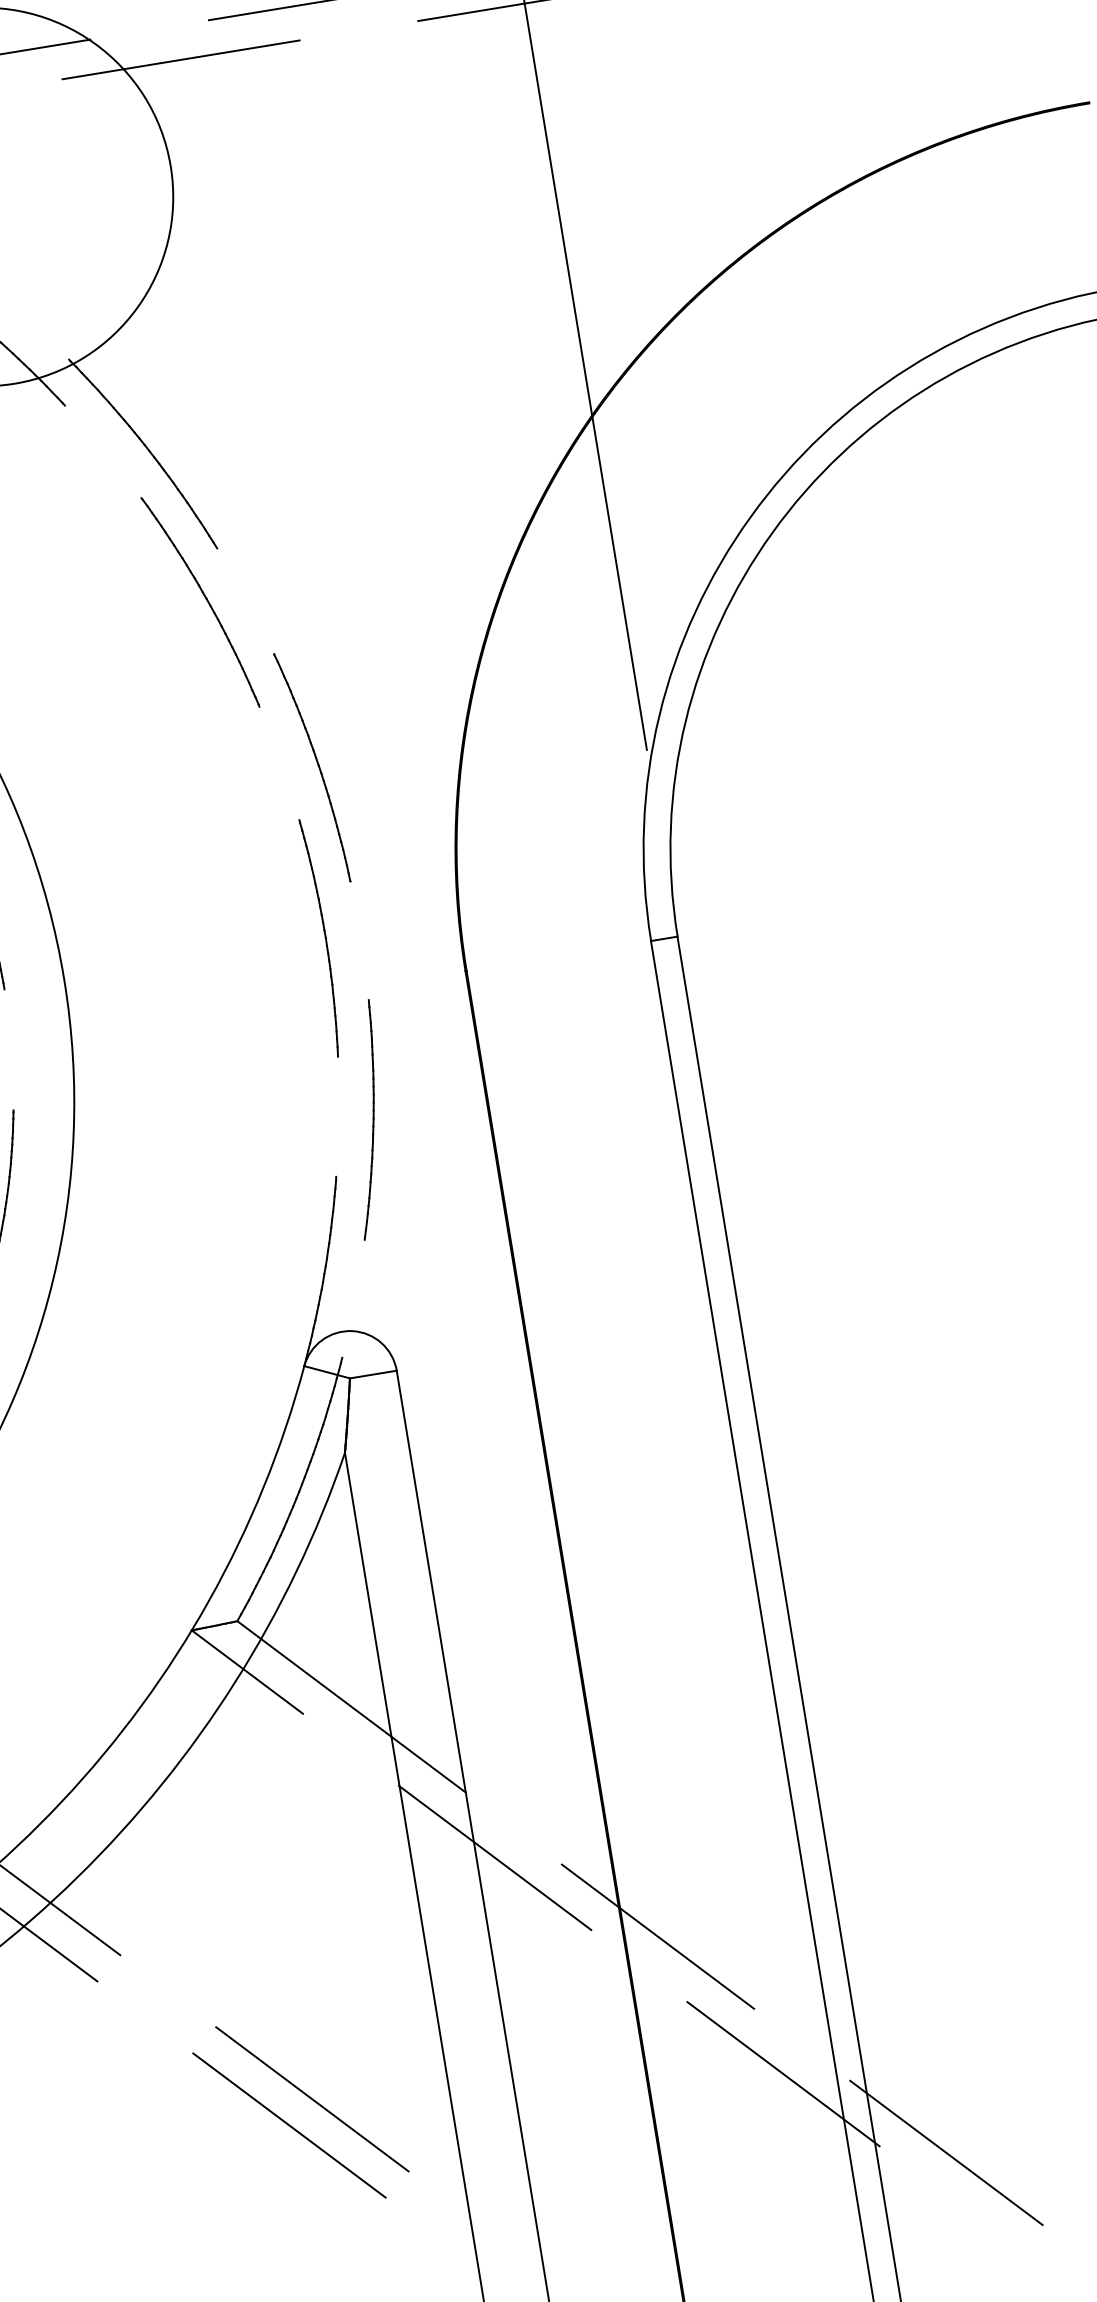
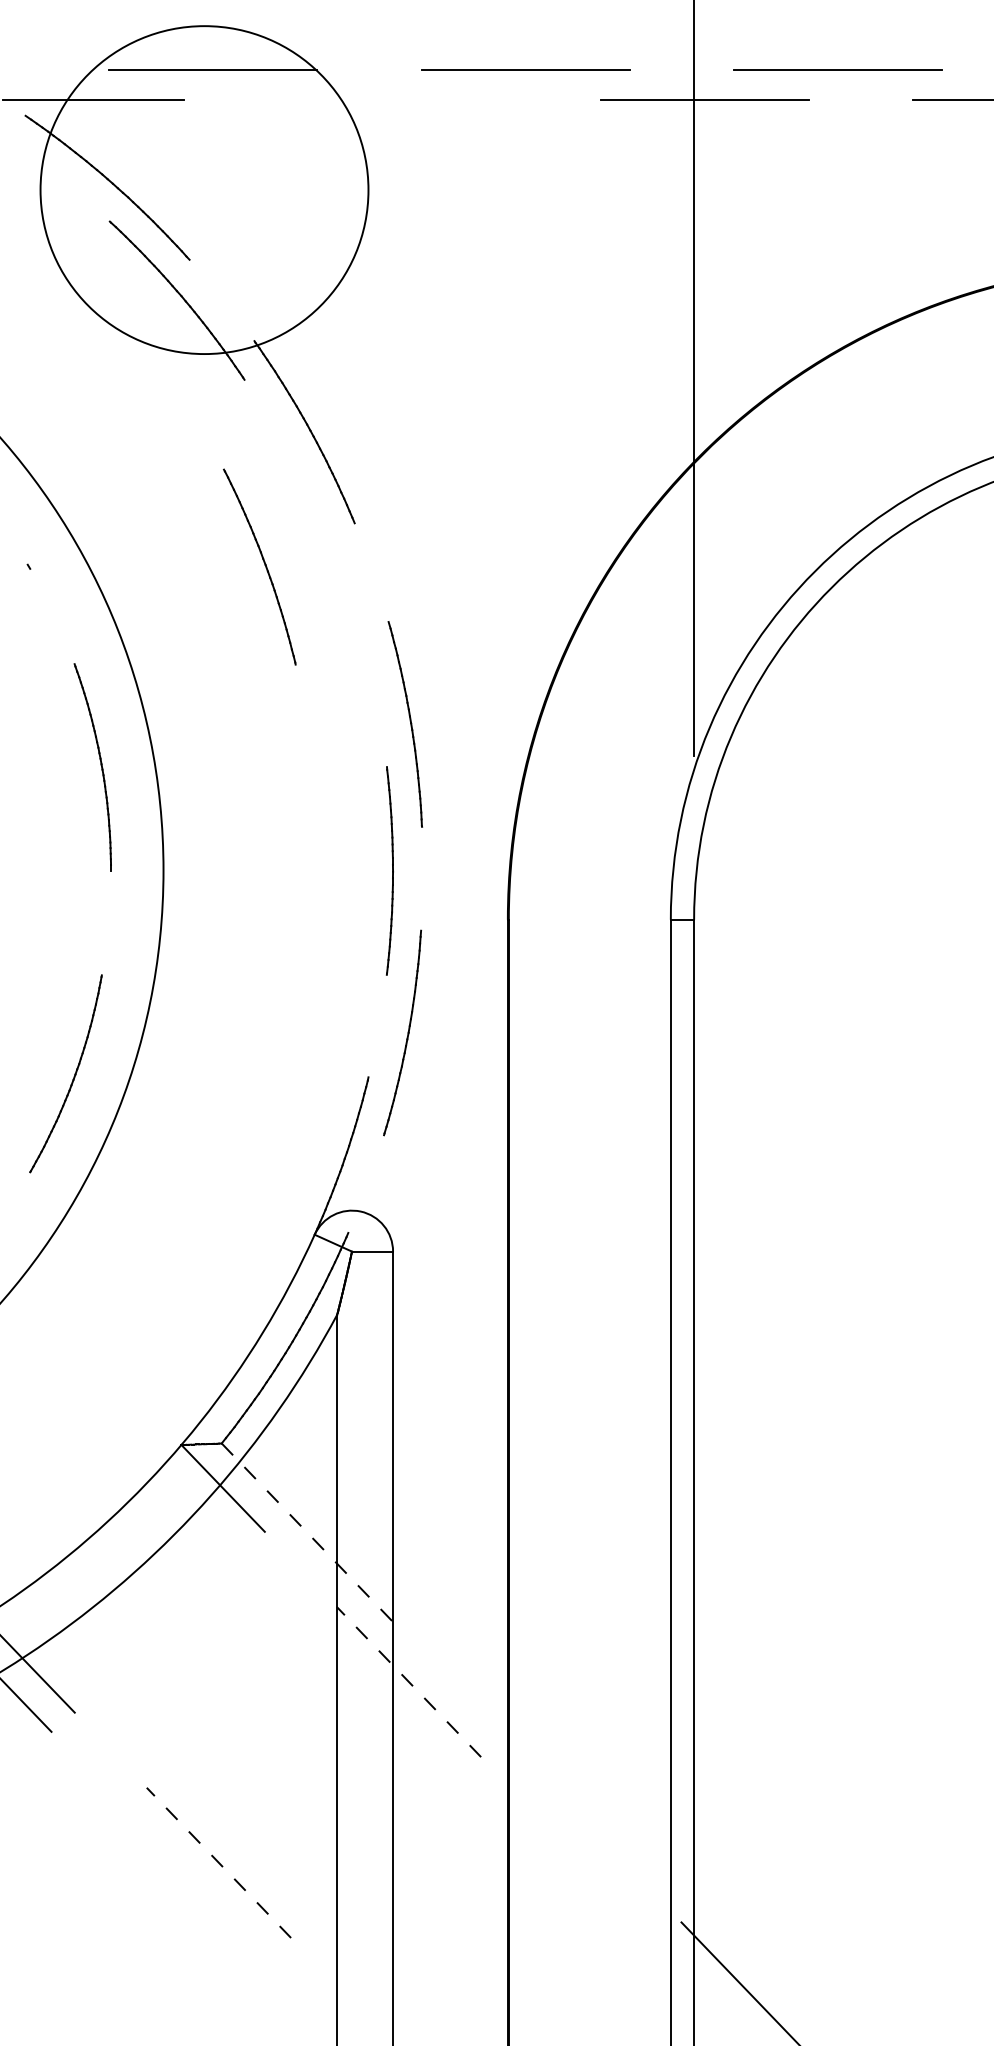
line: (181, 59) -> (392, 100), removed
part: (199, 601) -> (259, 566), moved
line: (351, 1706) -> (307, 1532), solid -> dashed
line: (494, 1857) -> (408, 1681), solid -> dashed
line: (658, 1936) -> (537, 1772), removed
line: (783, 2074) -> (625, 1907), removed
line: (311, 2098) -> (218, 1862), solid -> dashed
line: (289, 2124) -> (195, 1881), removed

